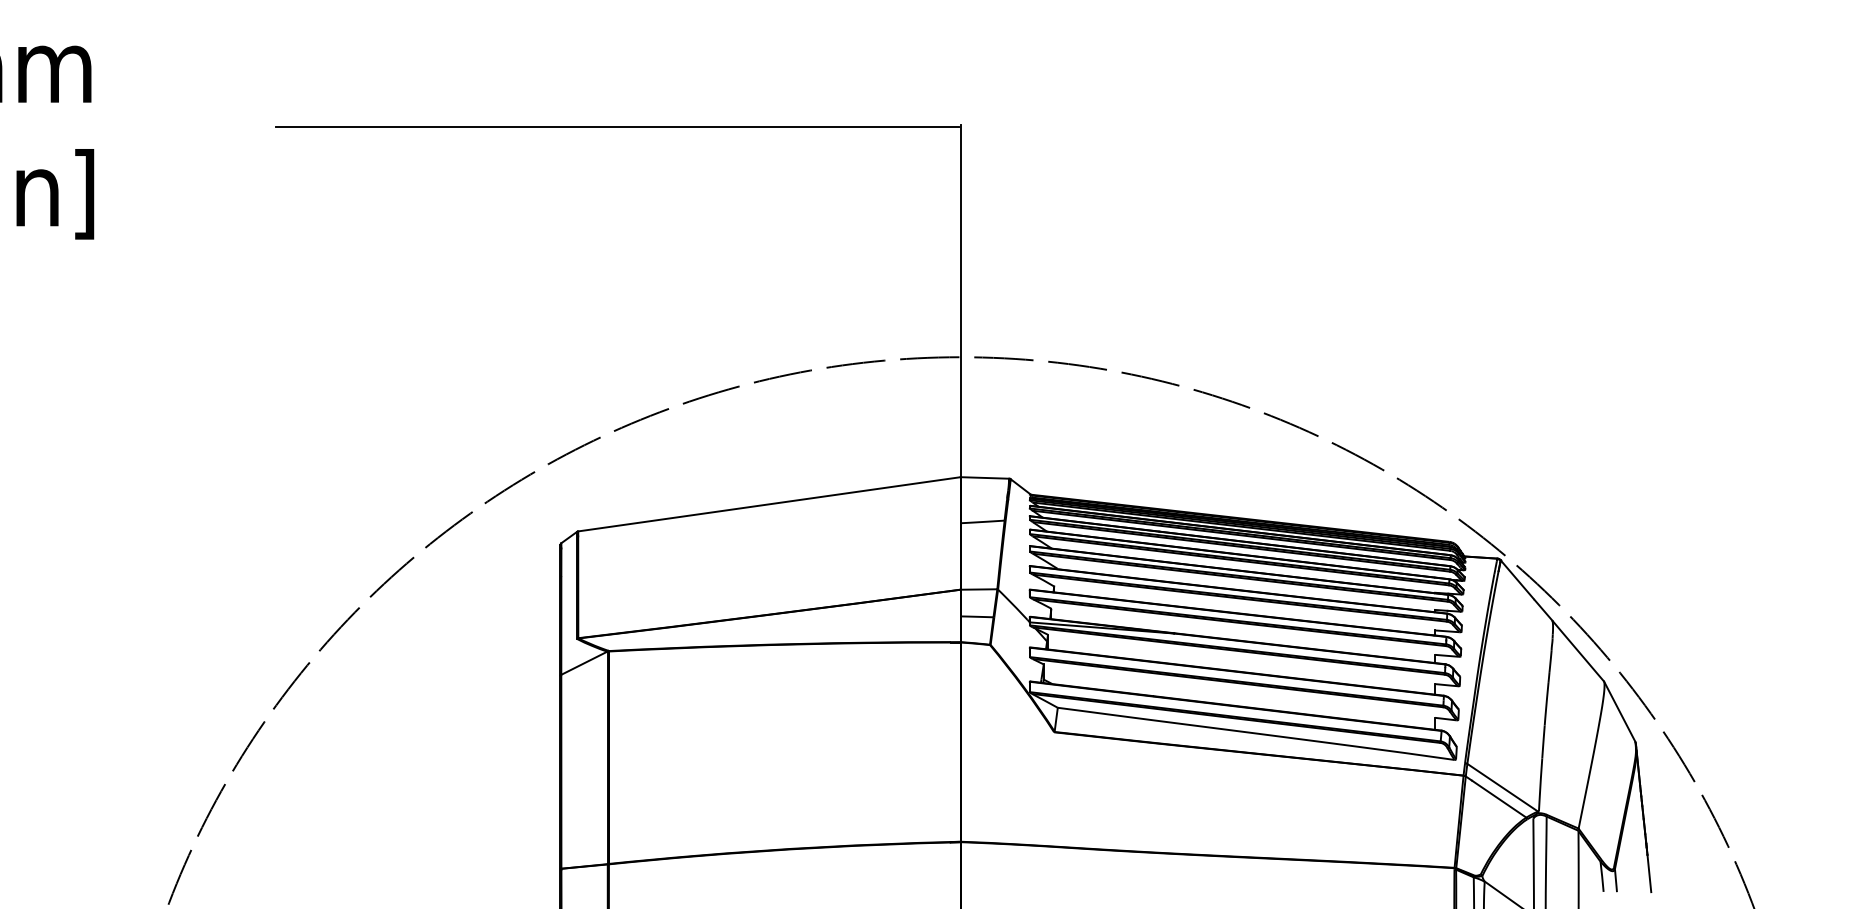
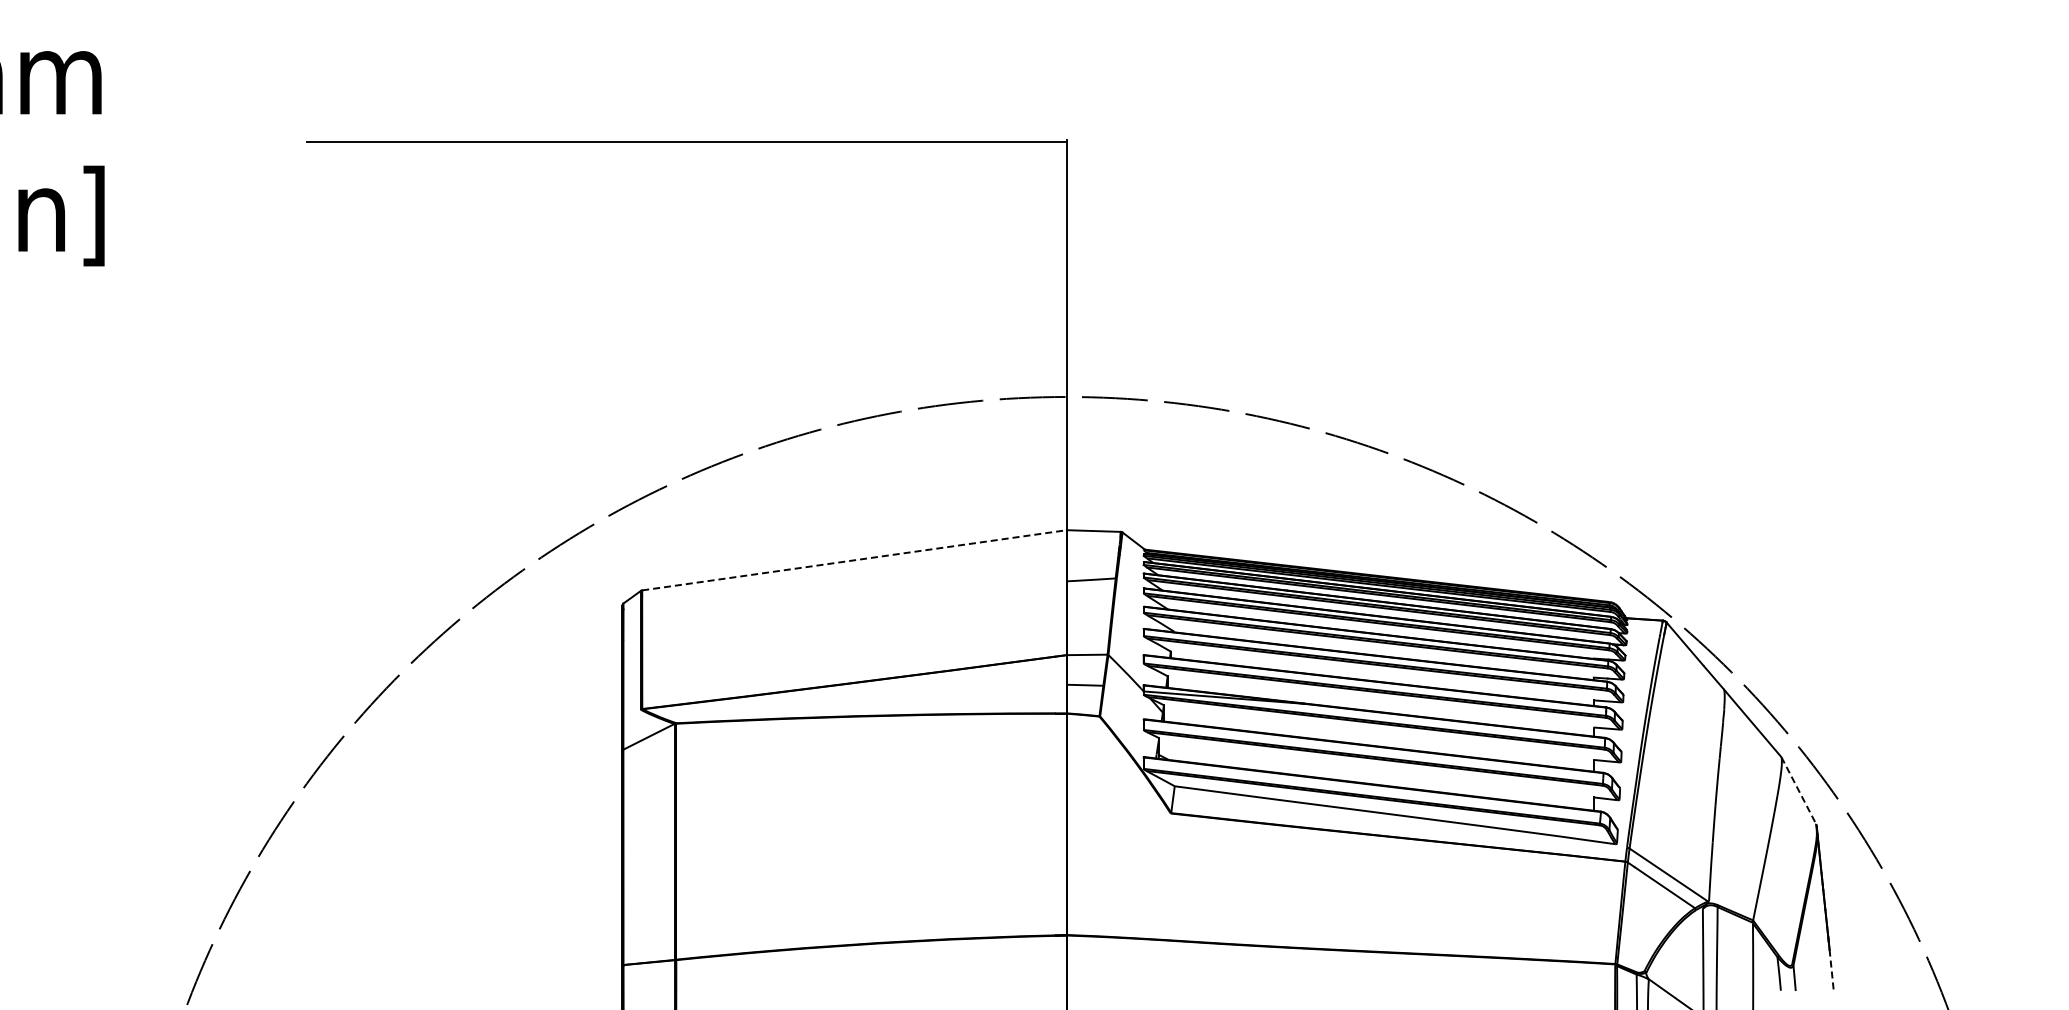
line: (770, 504) -> (855, 560), solid -> dashed
line: (1619, 711) -> (1798, 790), solid -> dashed
line: (1649, 873) -> (1831, 970), solid -> dashed

